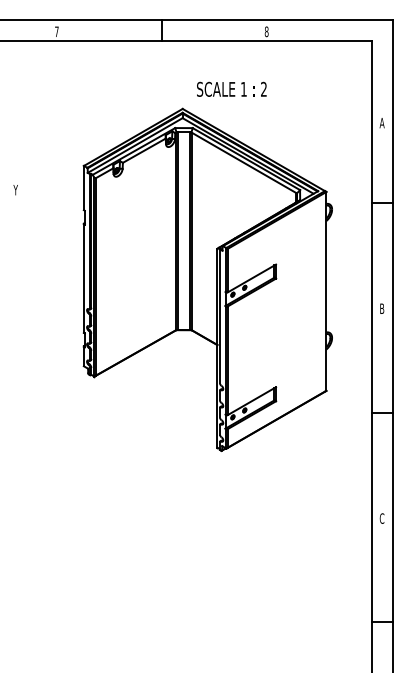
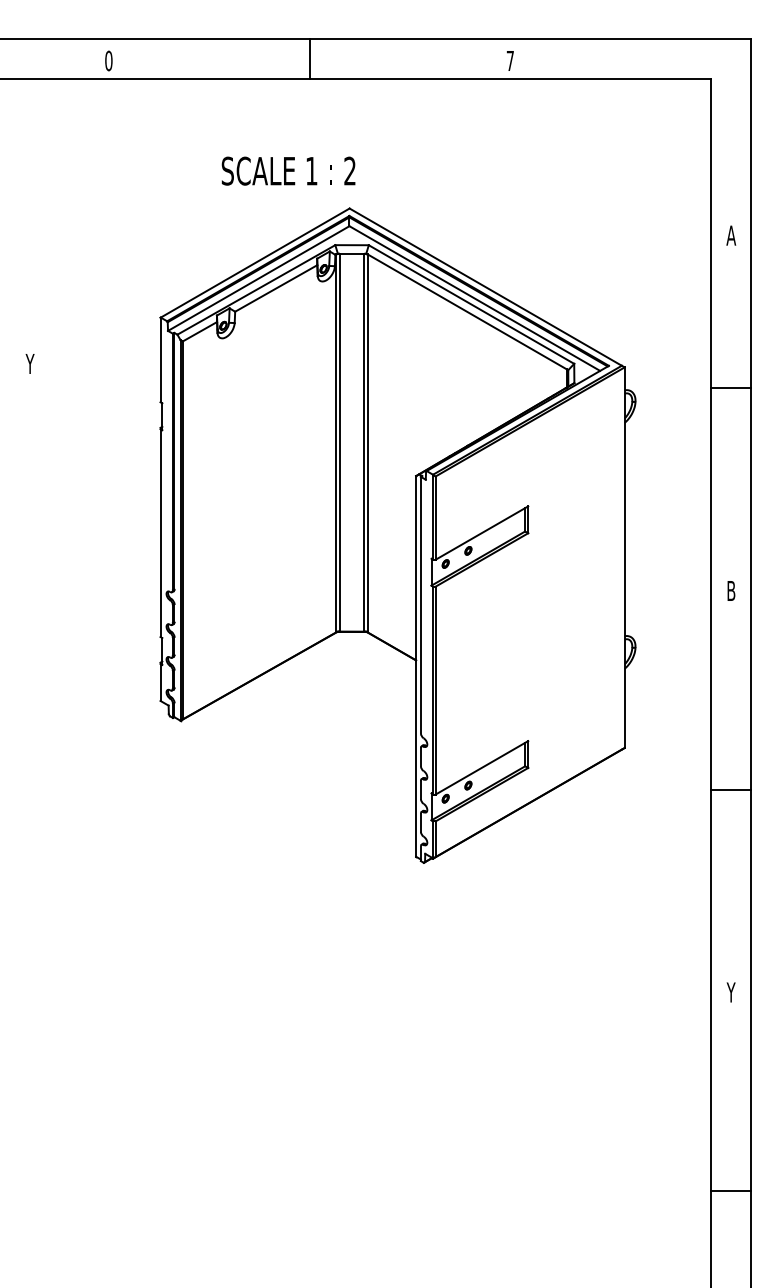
text: (56, 31) -> (108, 60), 7 -> 0
text: (266, 31) -> (509, 60), 8 -> 7
text: (231, 88) -> (287, 169), moved
text: (381, 518) -> (730, 992), C -> Y

